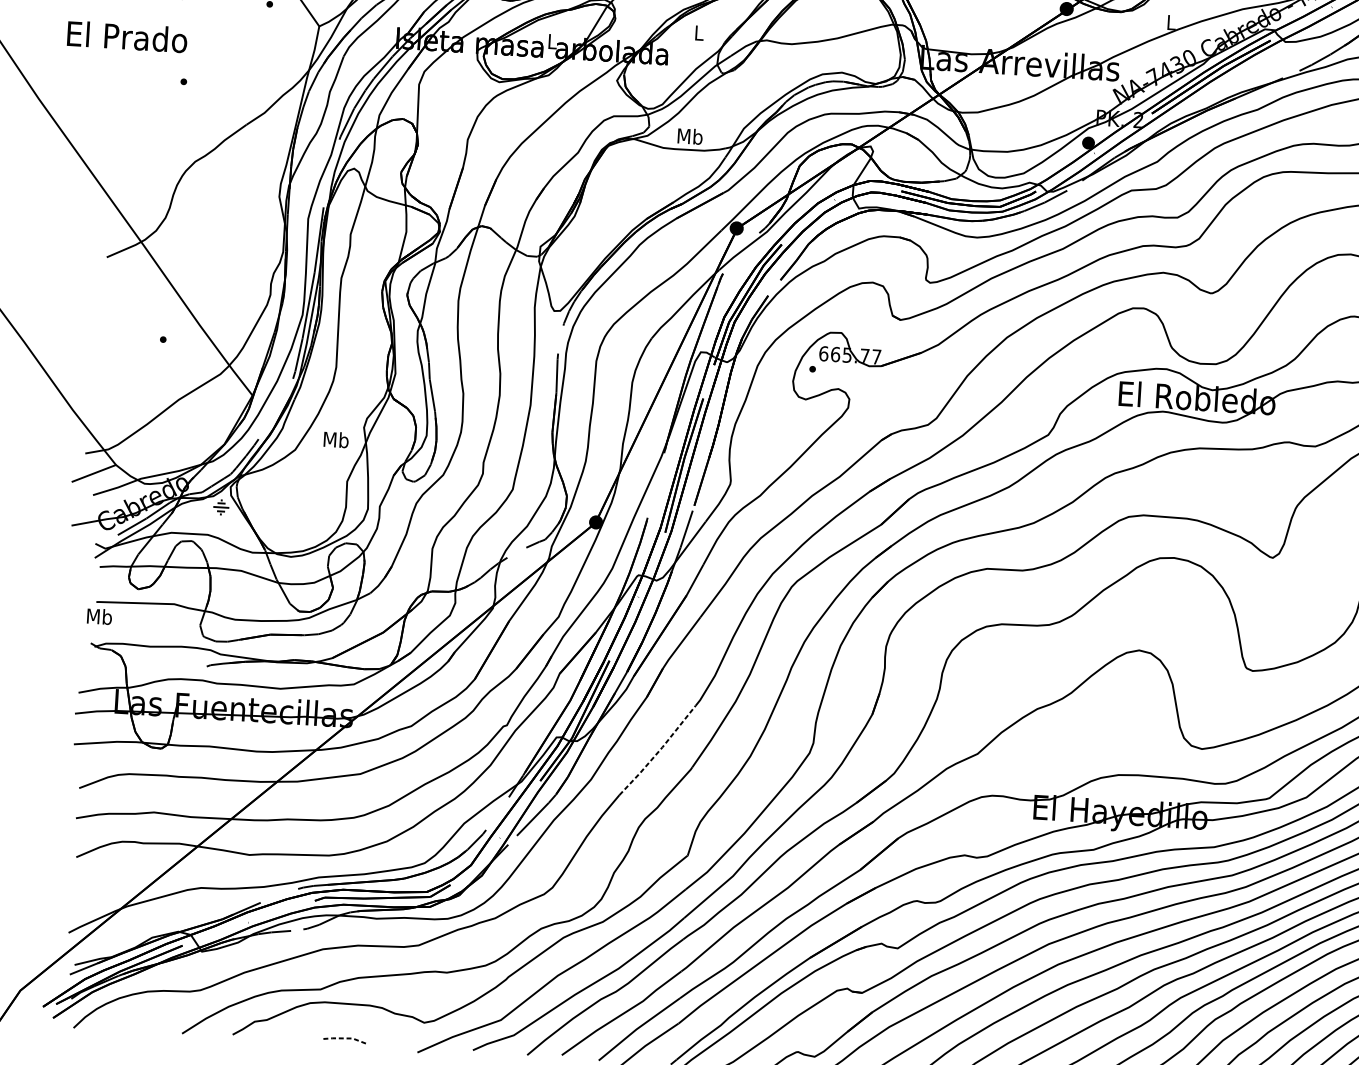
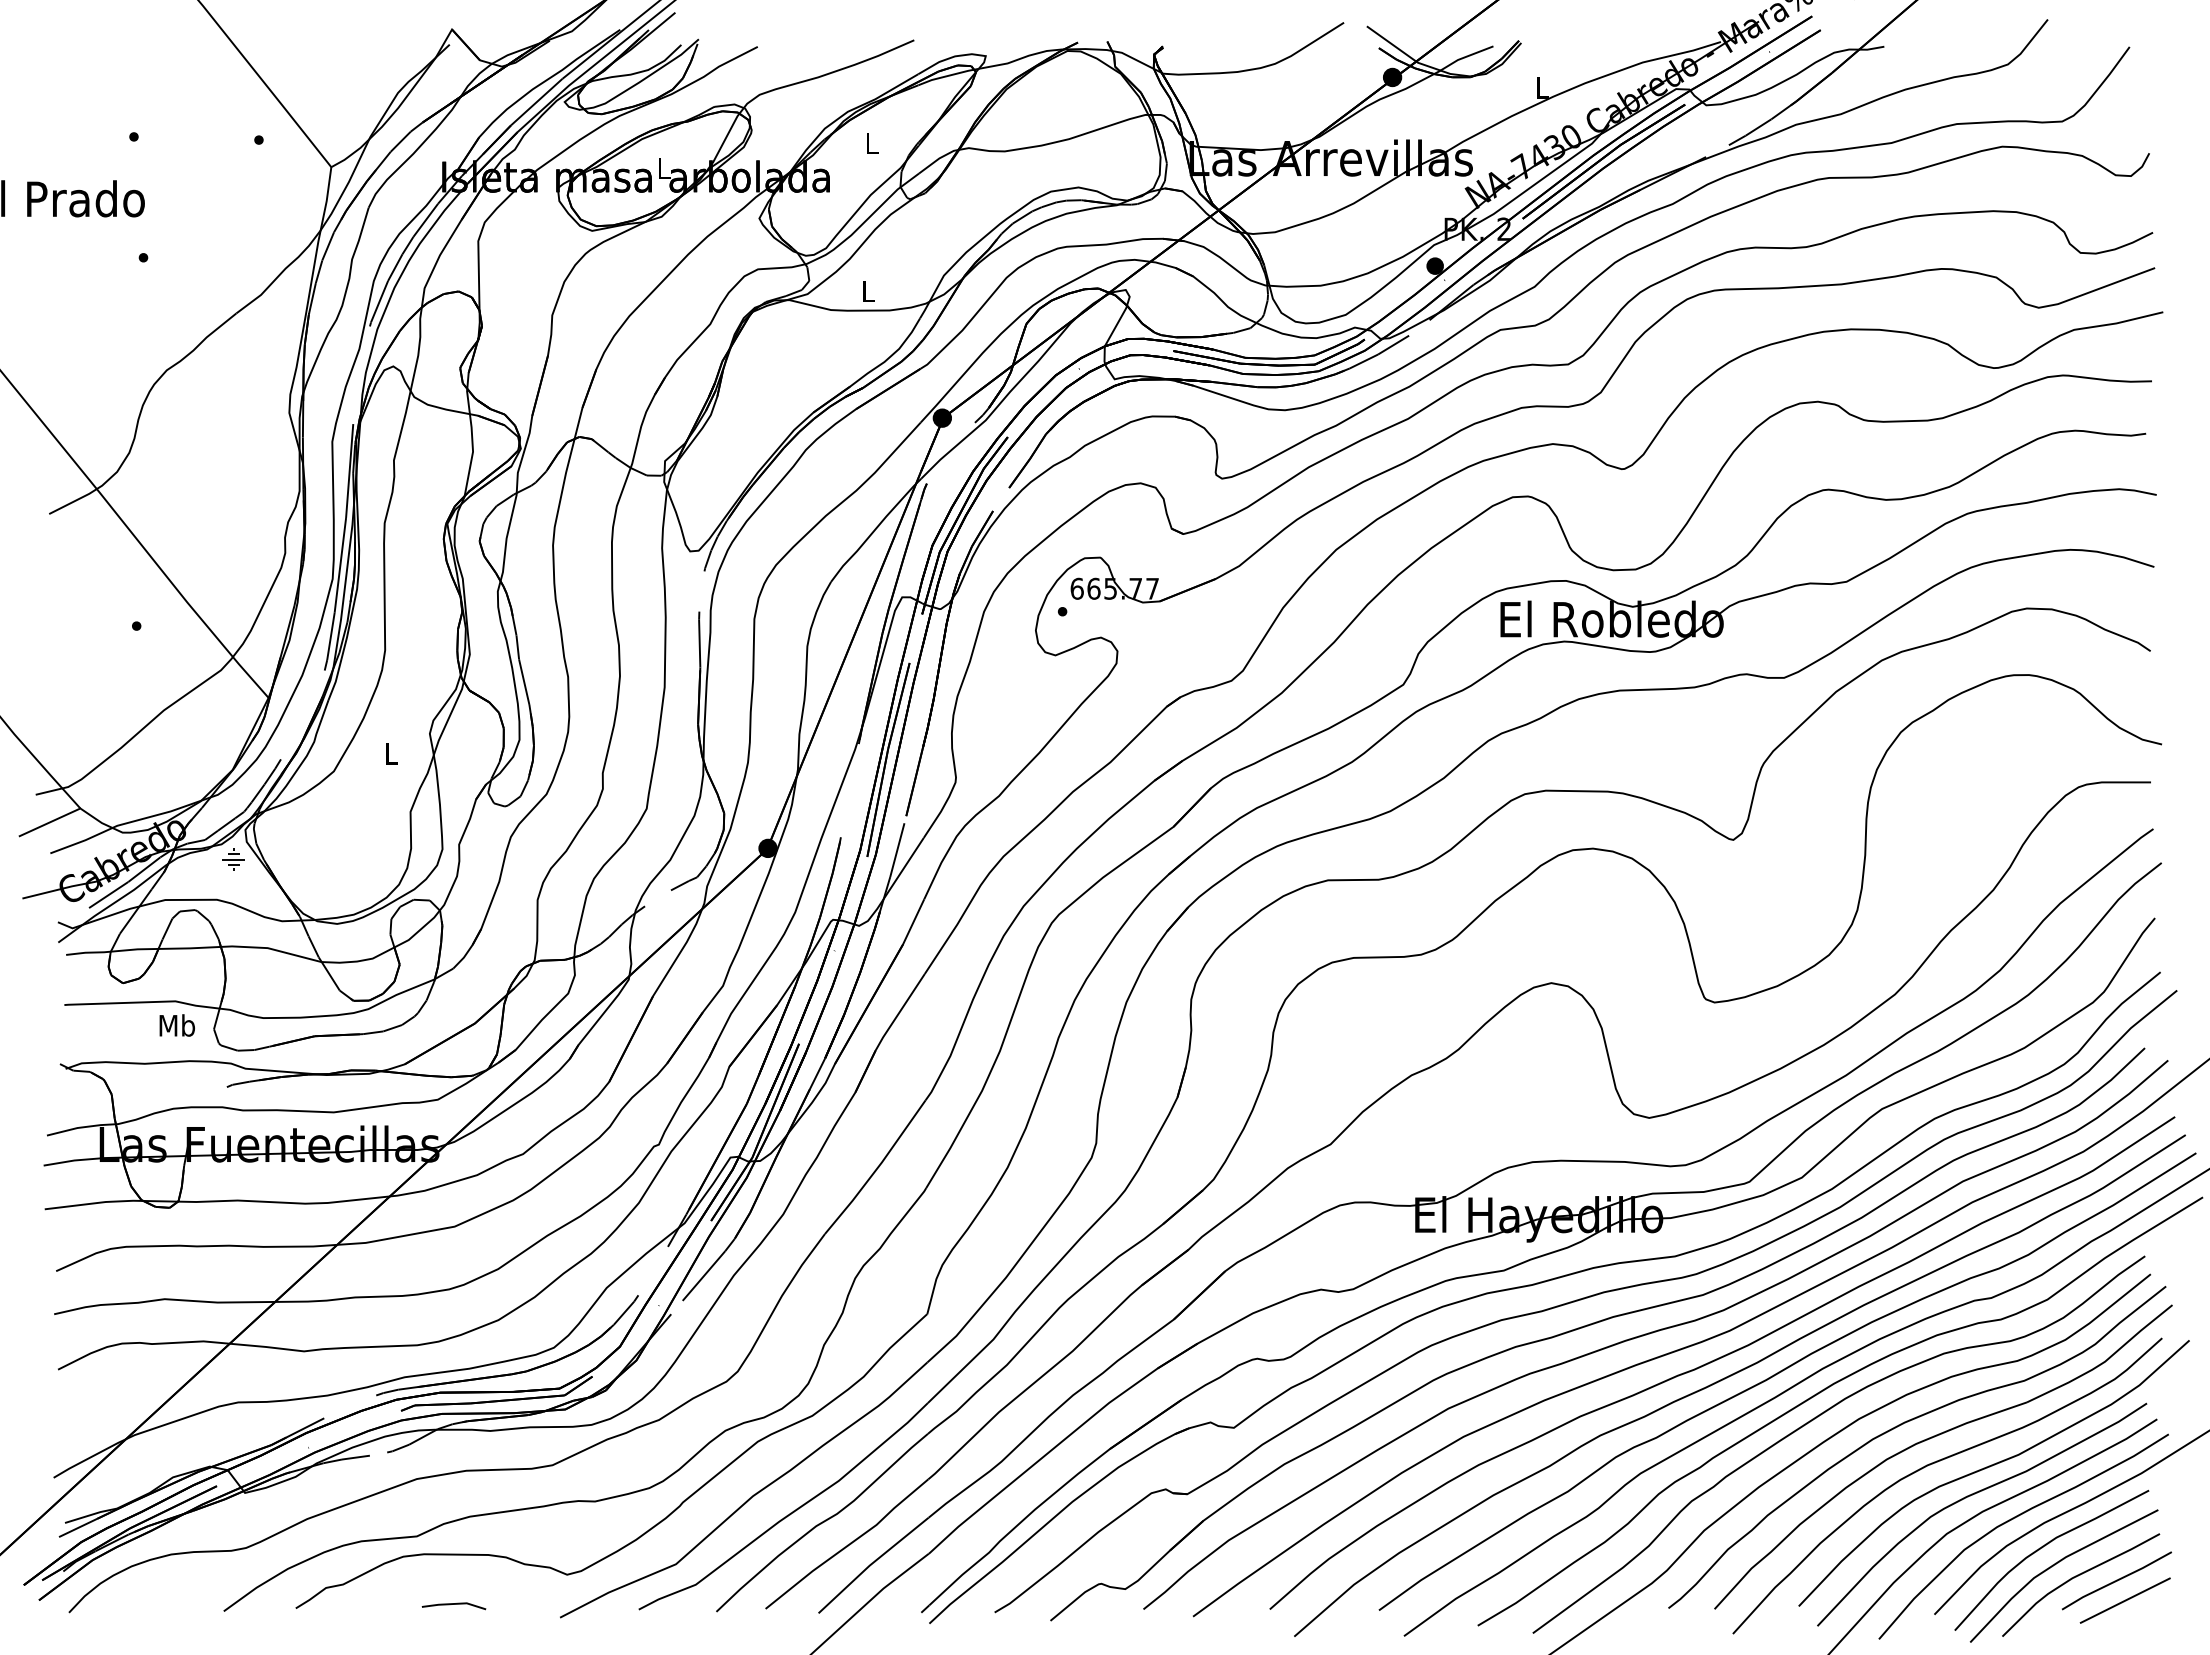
text: (690, 136) -> (868, 291), Mb -> L
text: (336, 439) -> (391, 753), Mb -> L
text: (99, 616) -> (176, 1025), moved
line: (659, 751) -> (877, 1168), dashed -> solid
line: (344, 1038) -> (454, 1603), dashed -> solid

